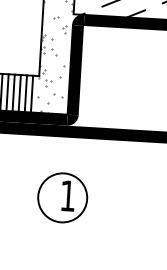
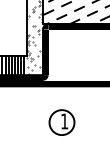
part: (61, 197) -> (61, 122), moved

